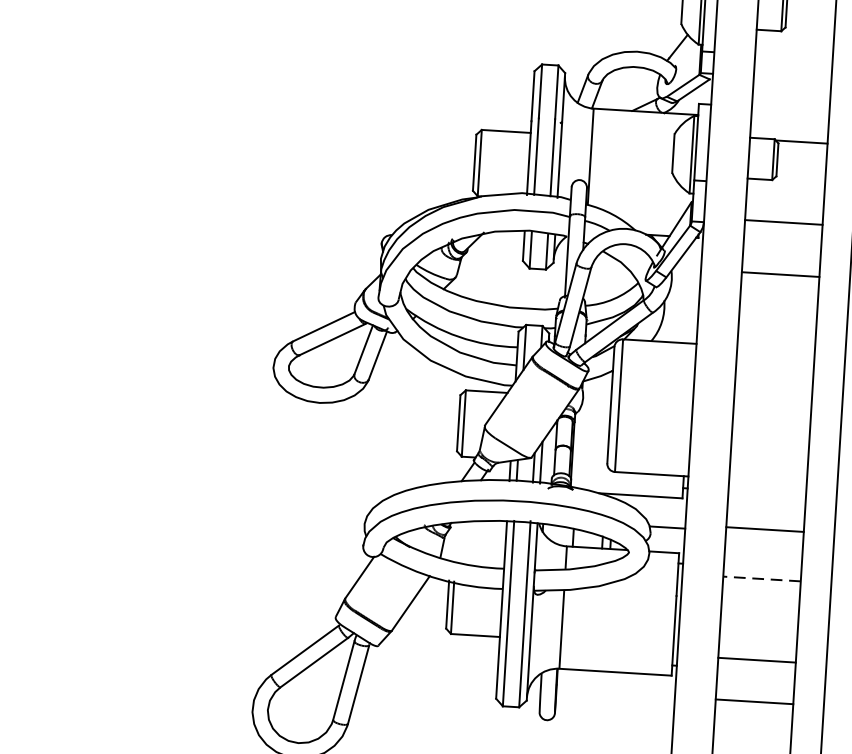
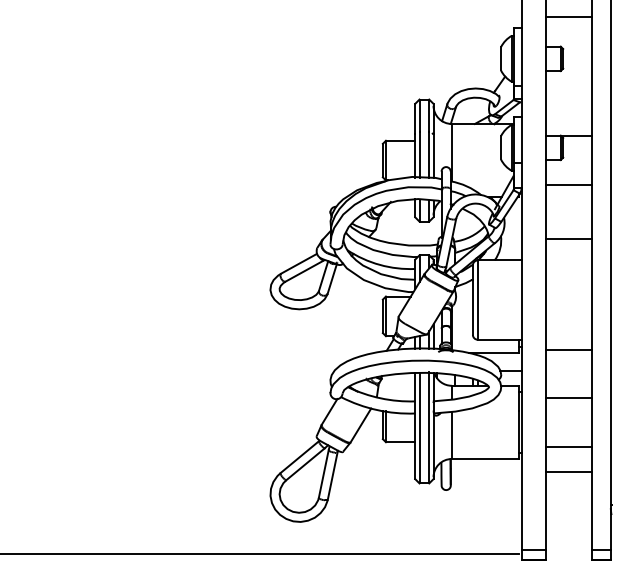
line: (780, 275) -> (569, 239), moved
line: (765, 529) -> (569, 349), moved
line: (760, 579) -> (568, 398), dashed -> solid

